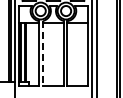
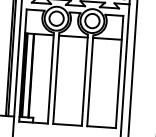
line: (43, 53) -> (56, 78), dashed -> solid

